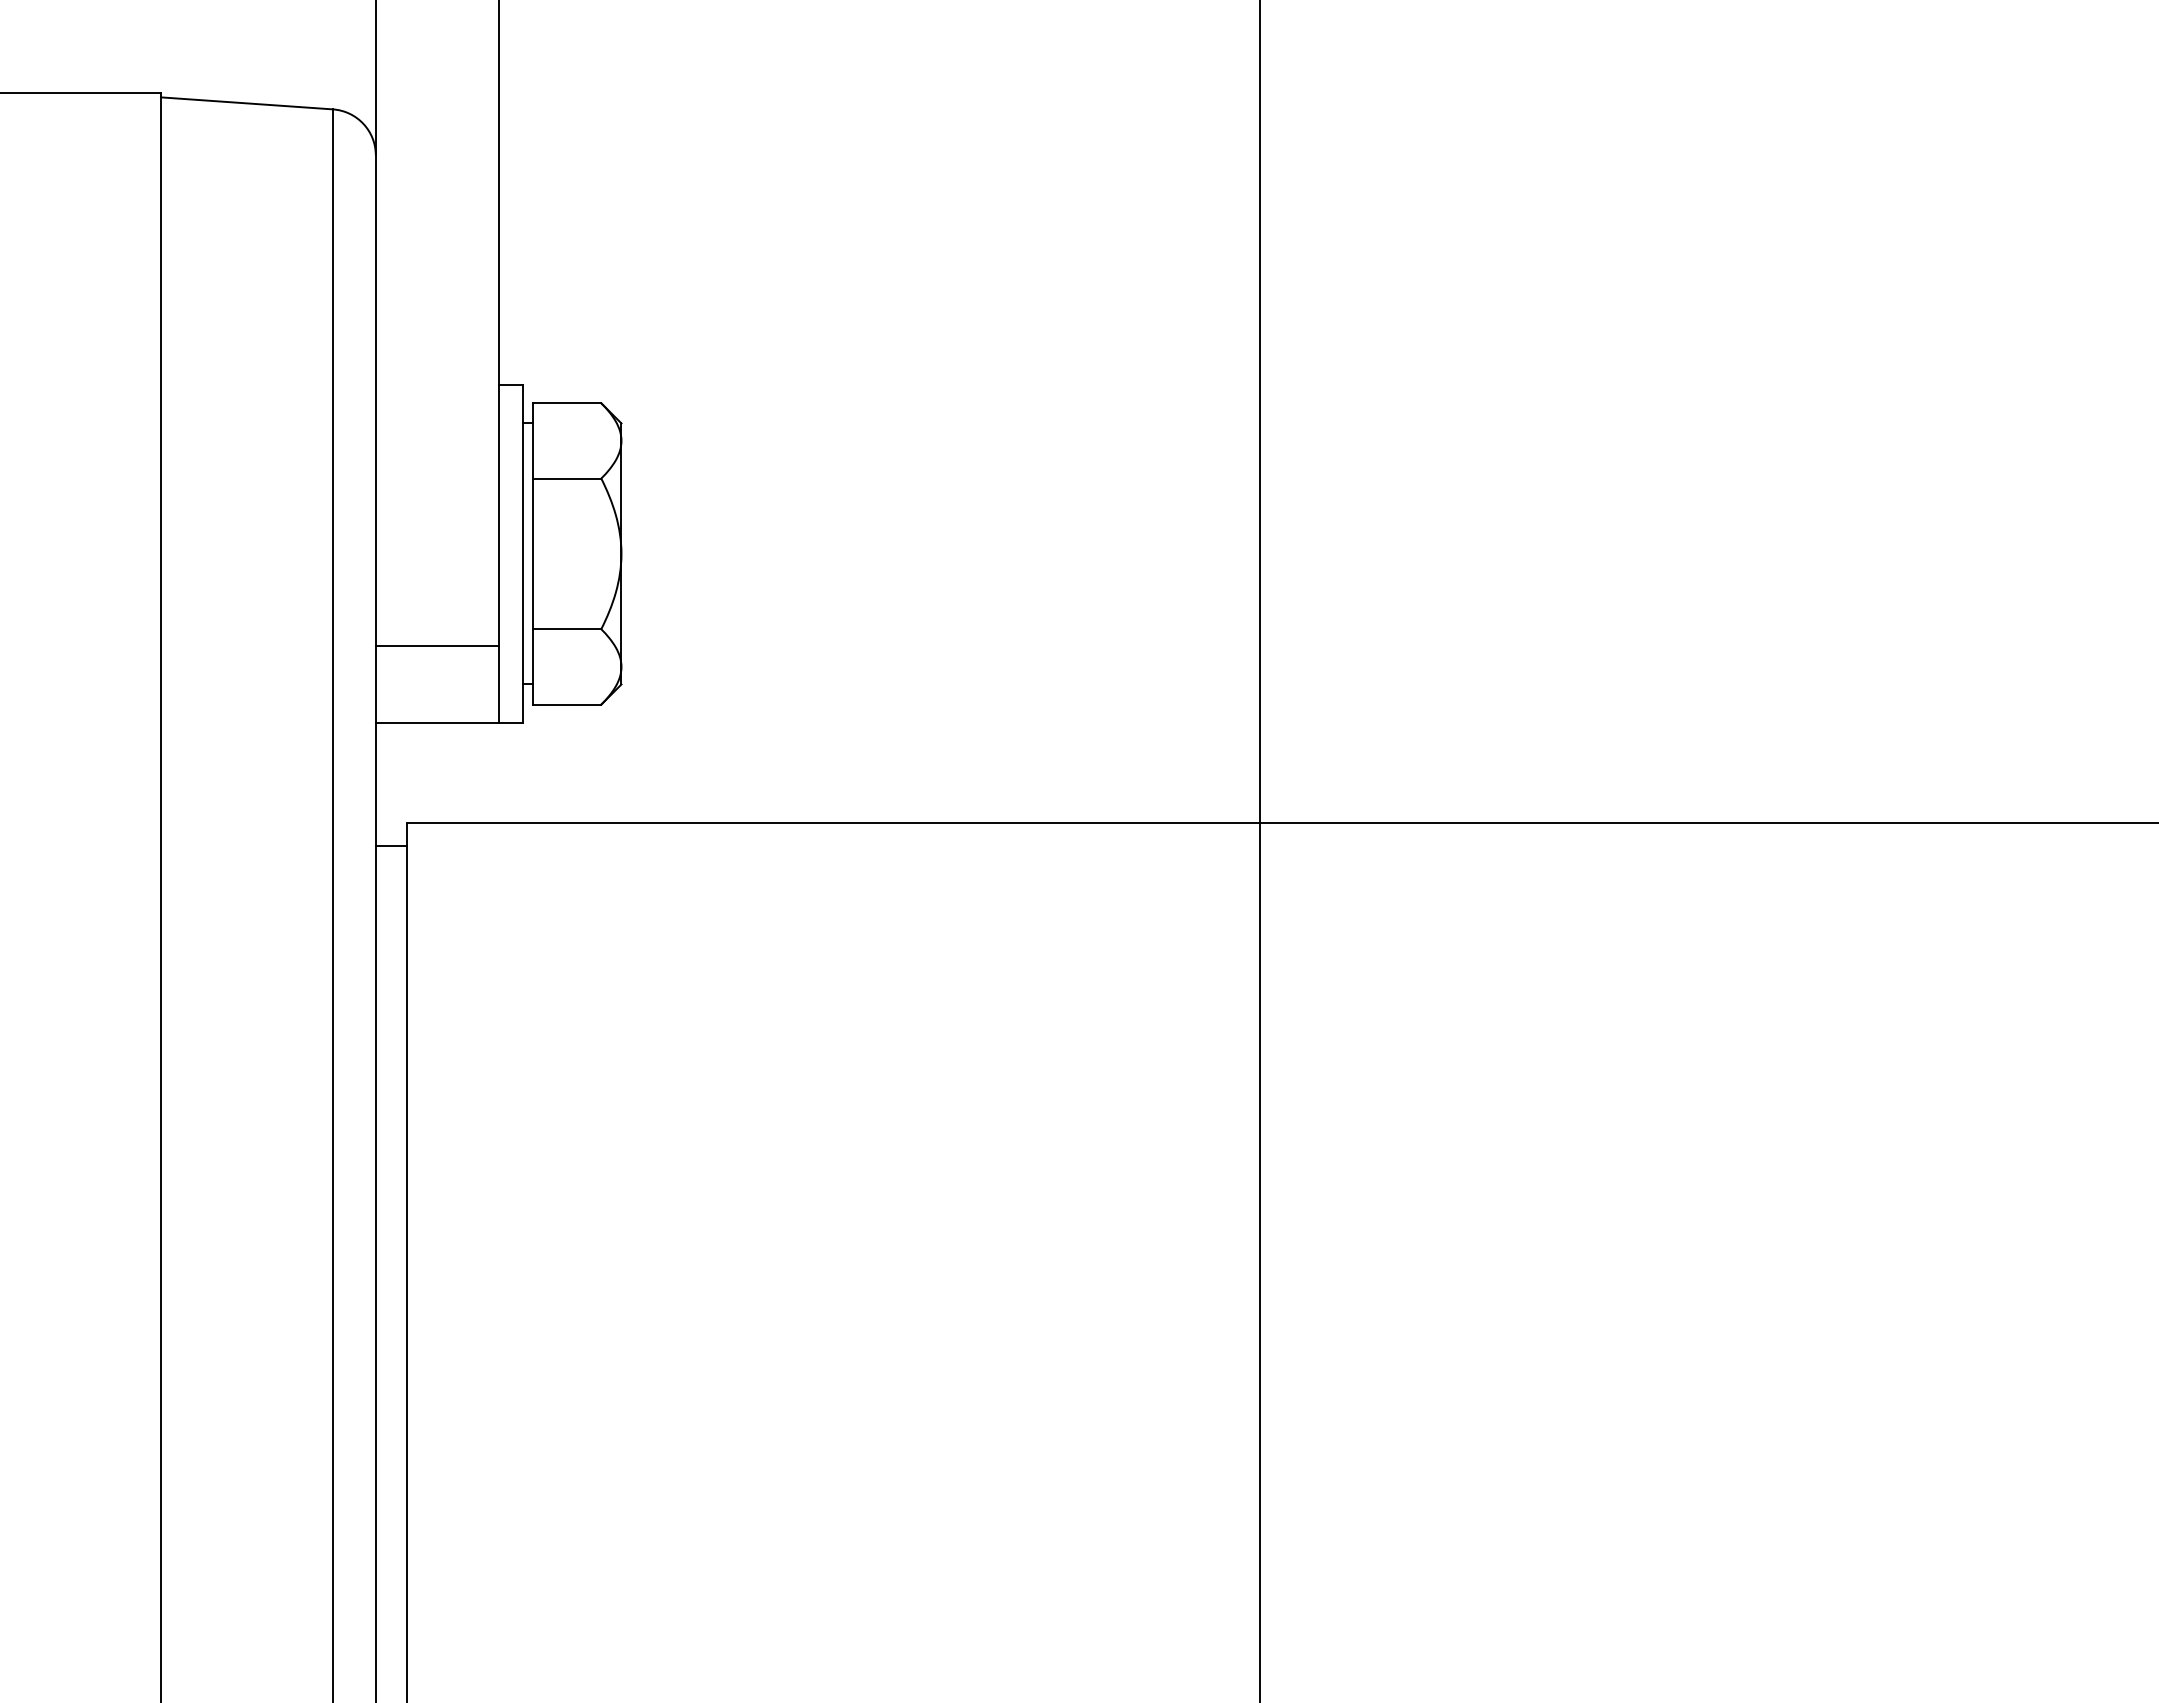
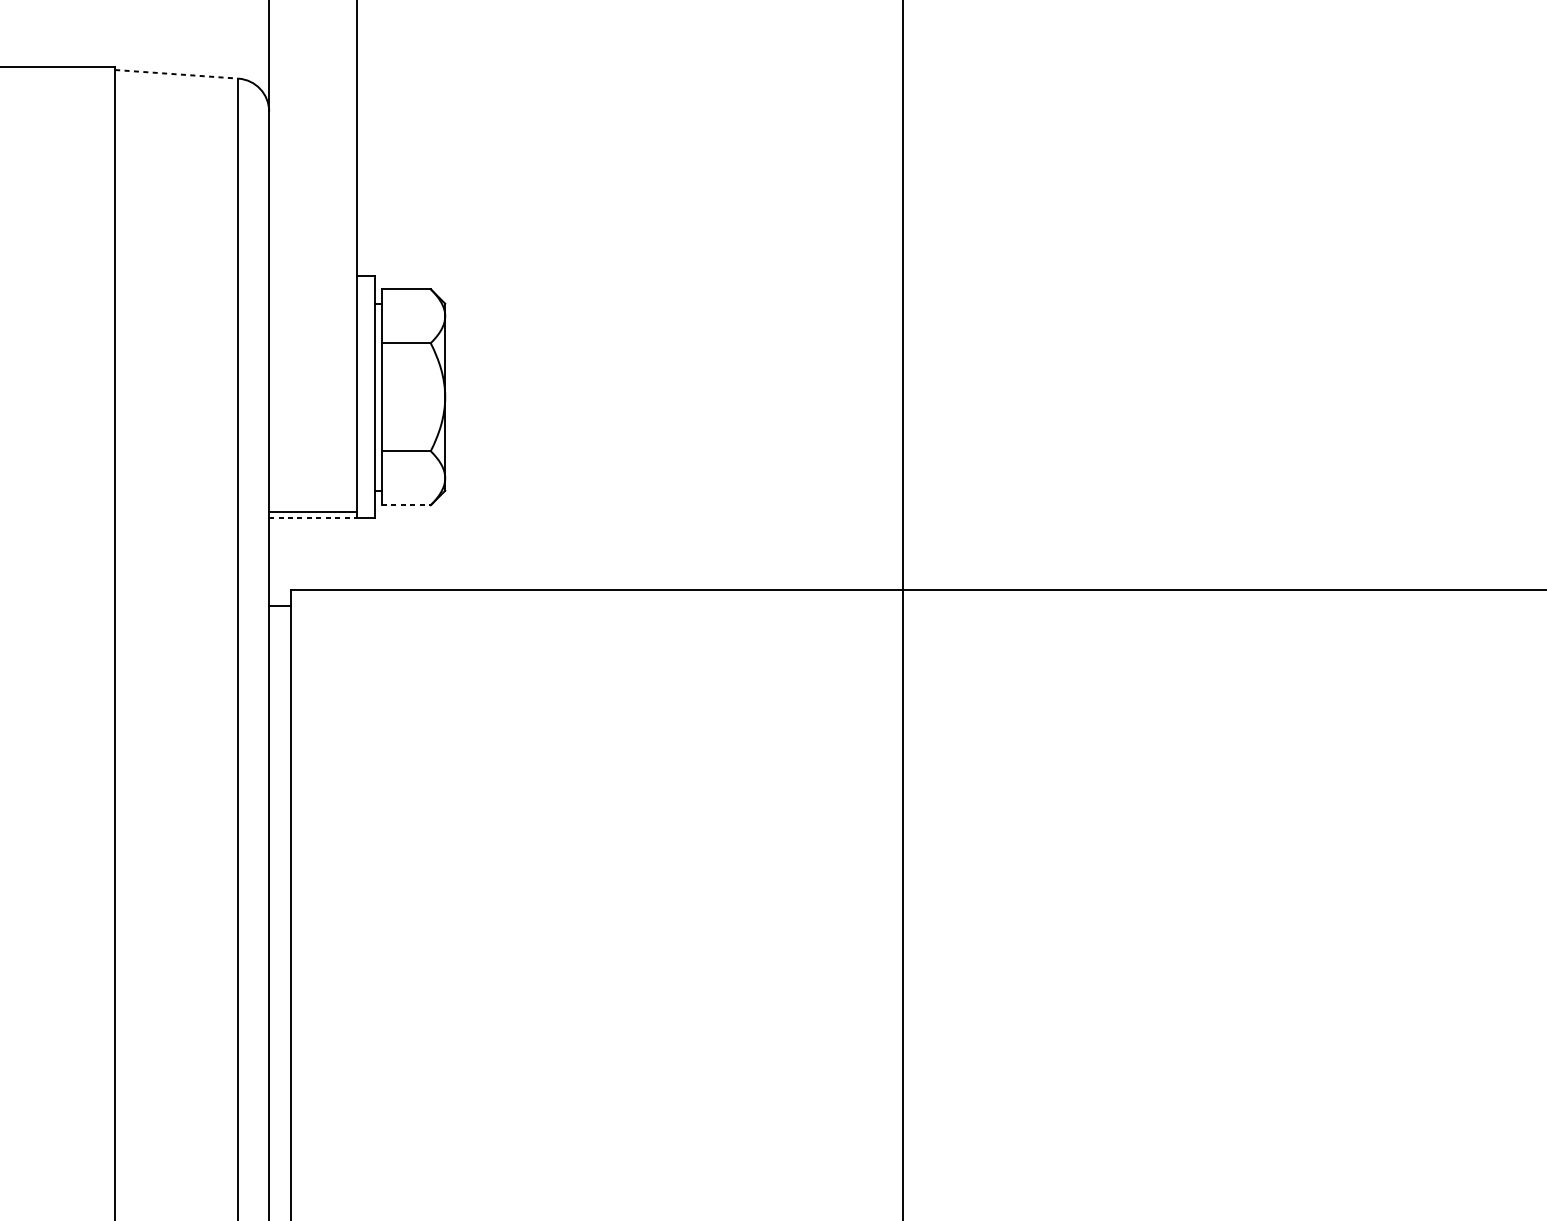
line: (247, 103) -> (177, 74), solid -> dashed
line: (436, 646) -> (312, 512), moved
line: (567, 704) -> (406, 505), solid -> dashed
line: (437, 722) -> (313, 518), solid -> dashed

